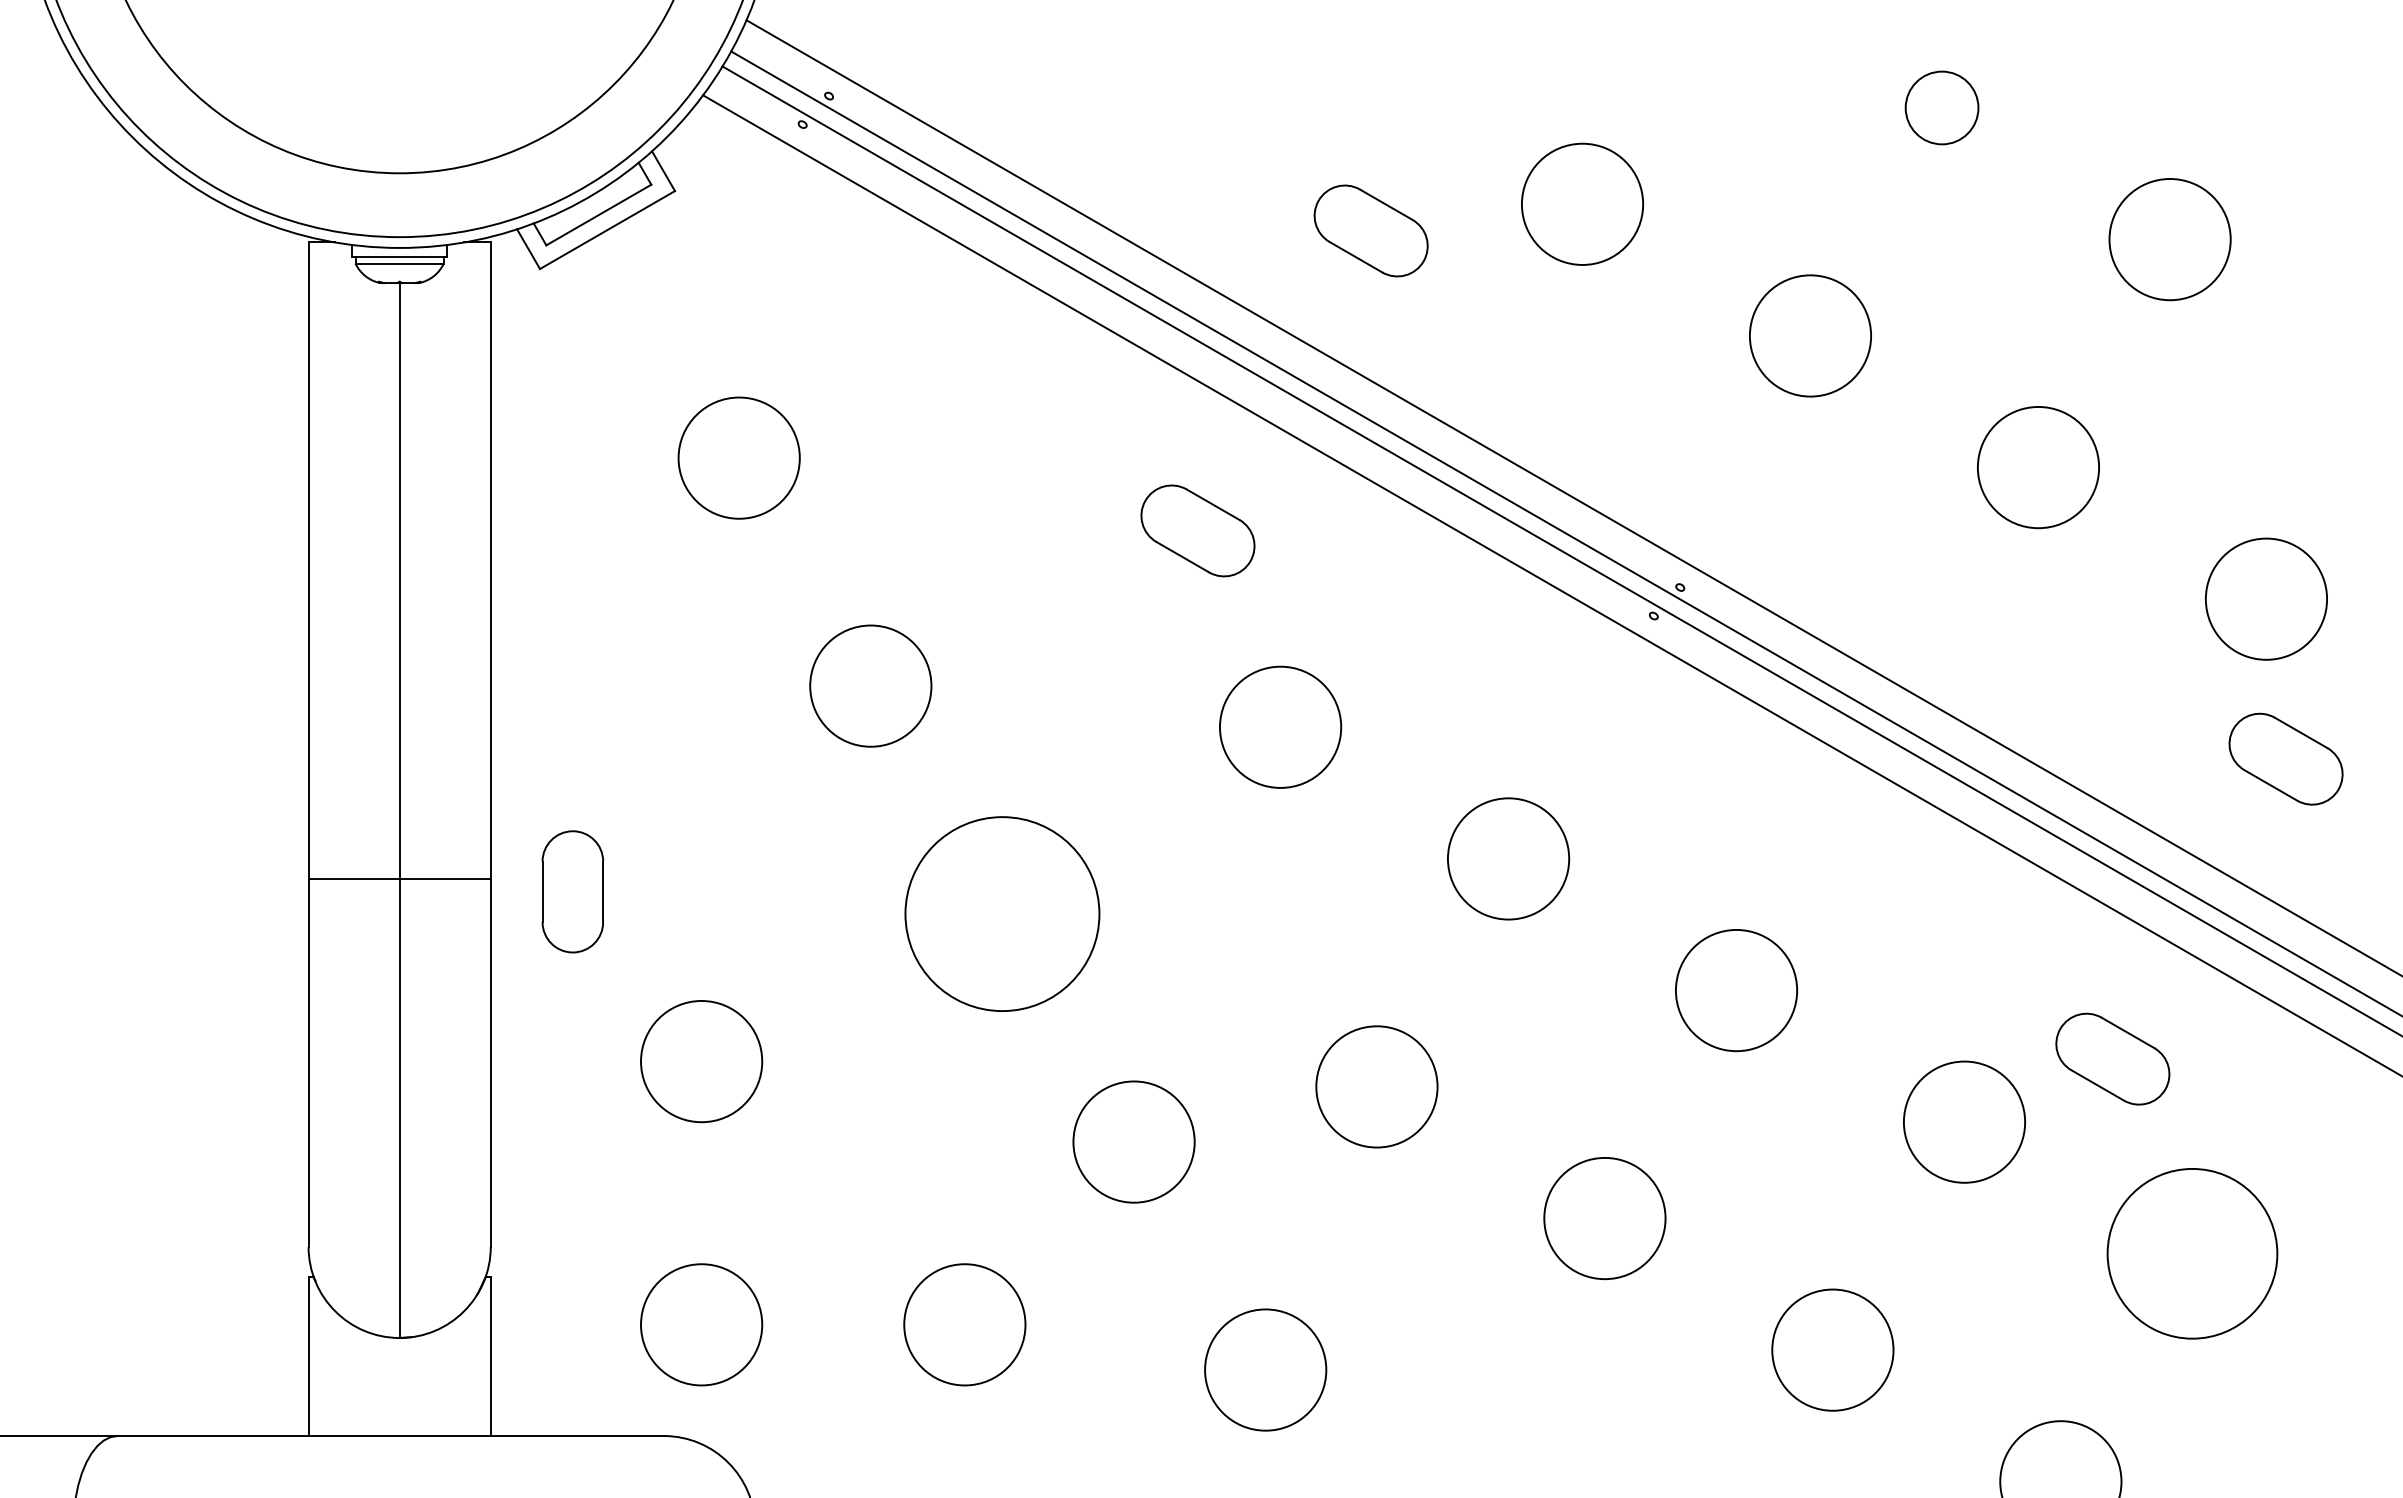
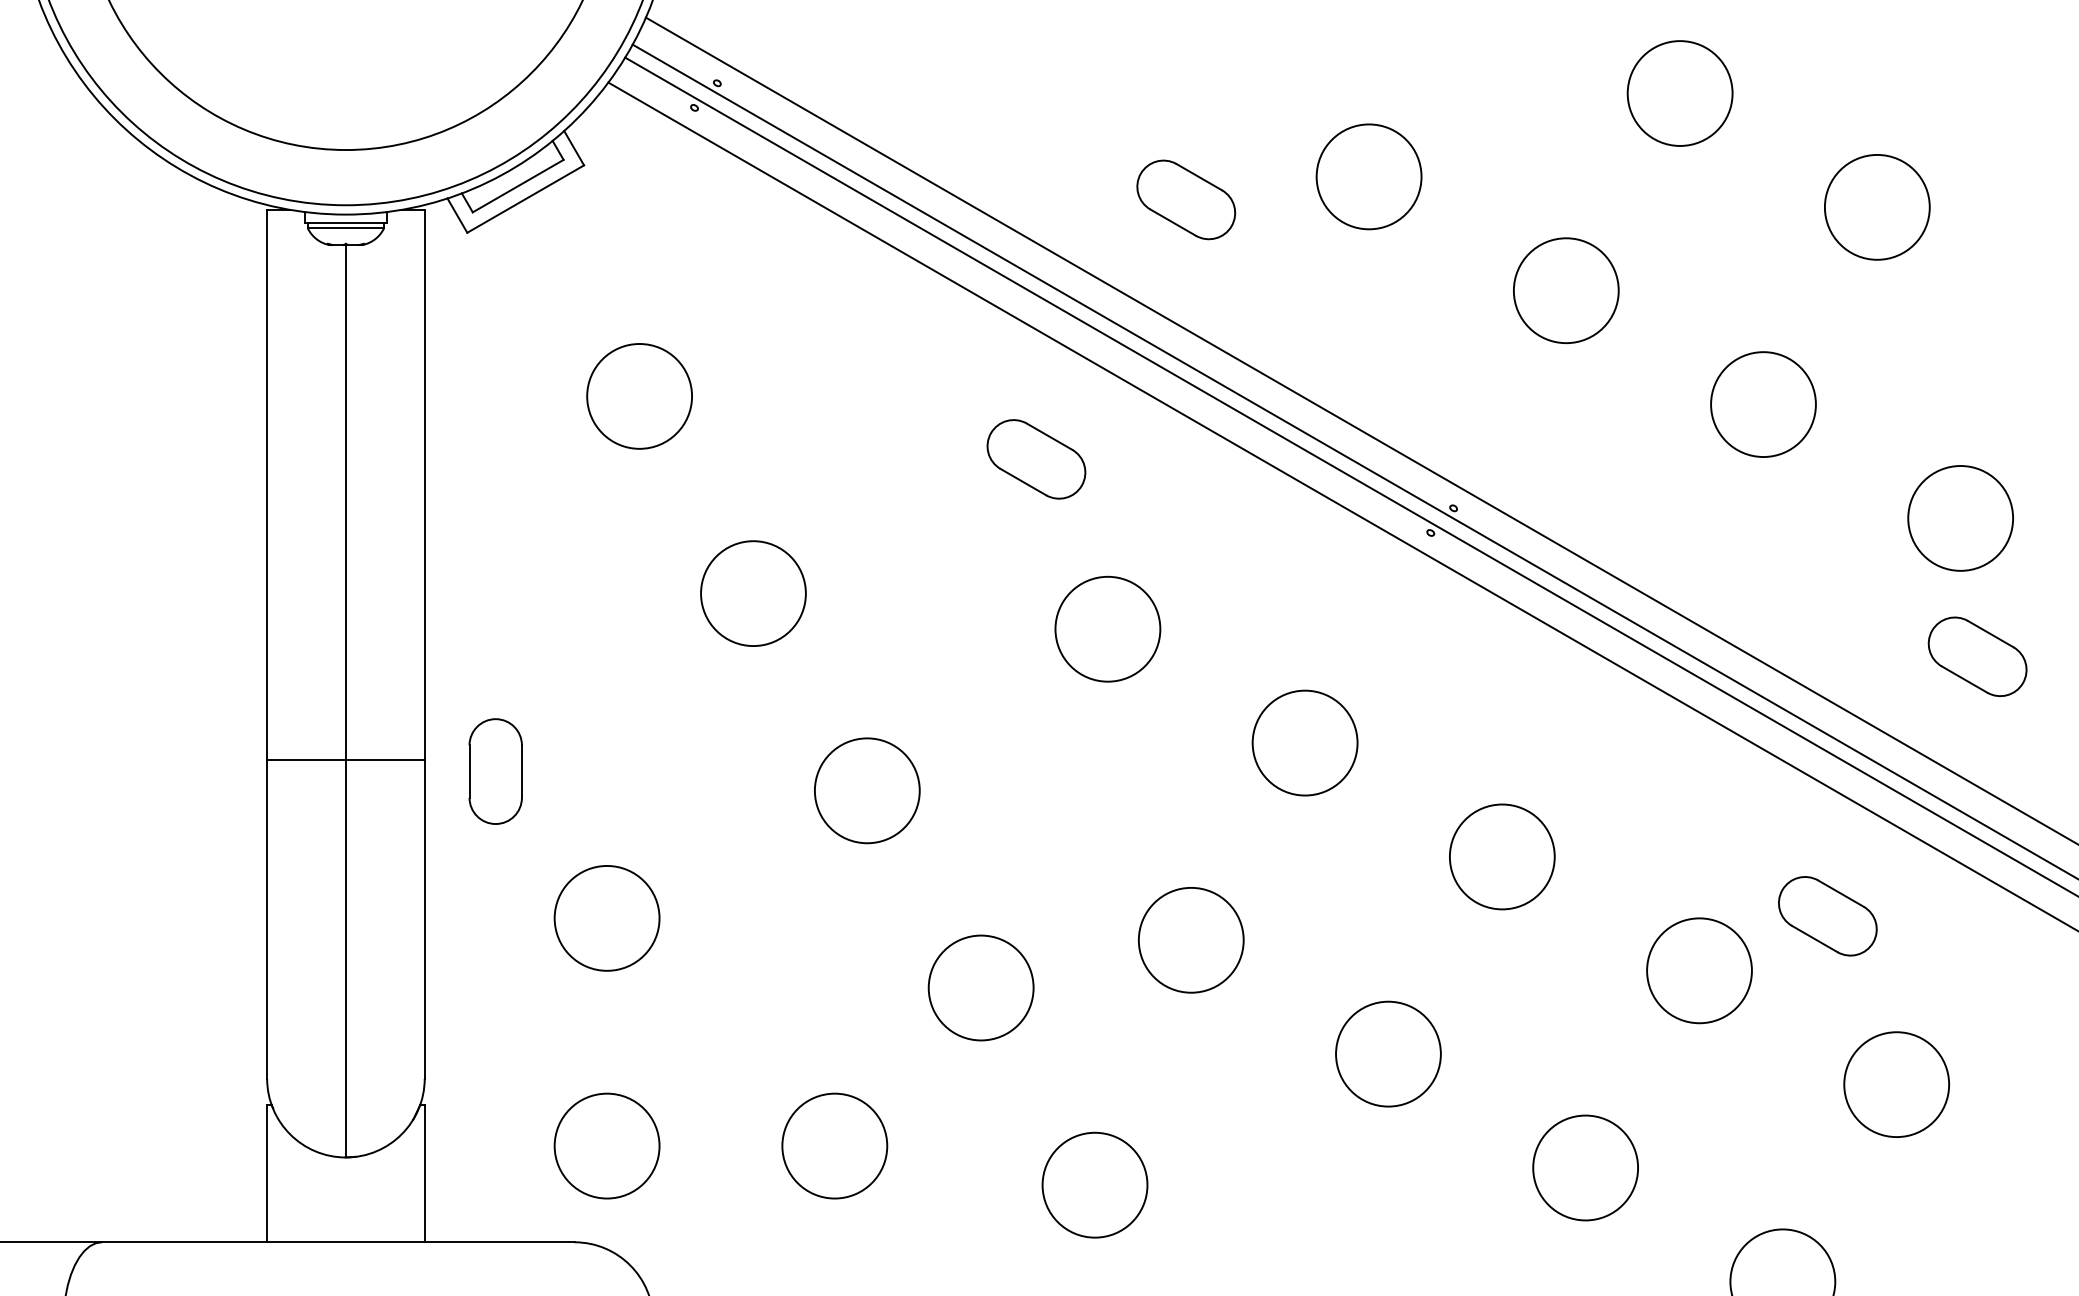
circle: (1941, 107) -> (1679, 93), size x1.67
circle: (1002, 913) -> (867, 790), size x0.62
circle: (2192, 1253) -> (1896, 1084), size x0.71

